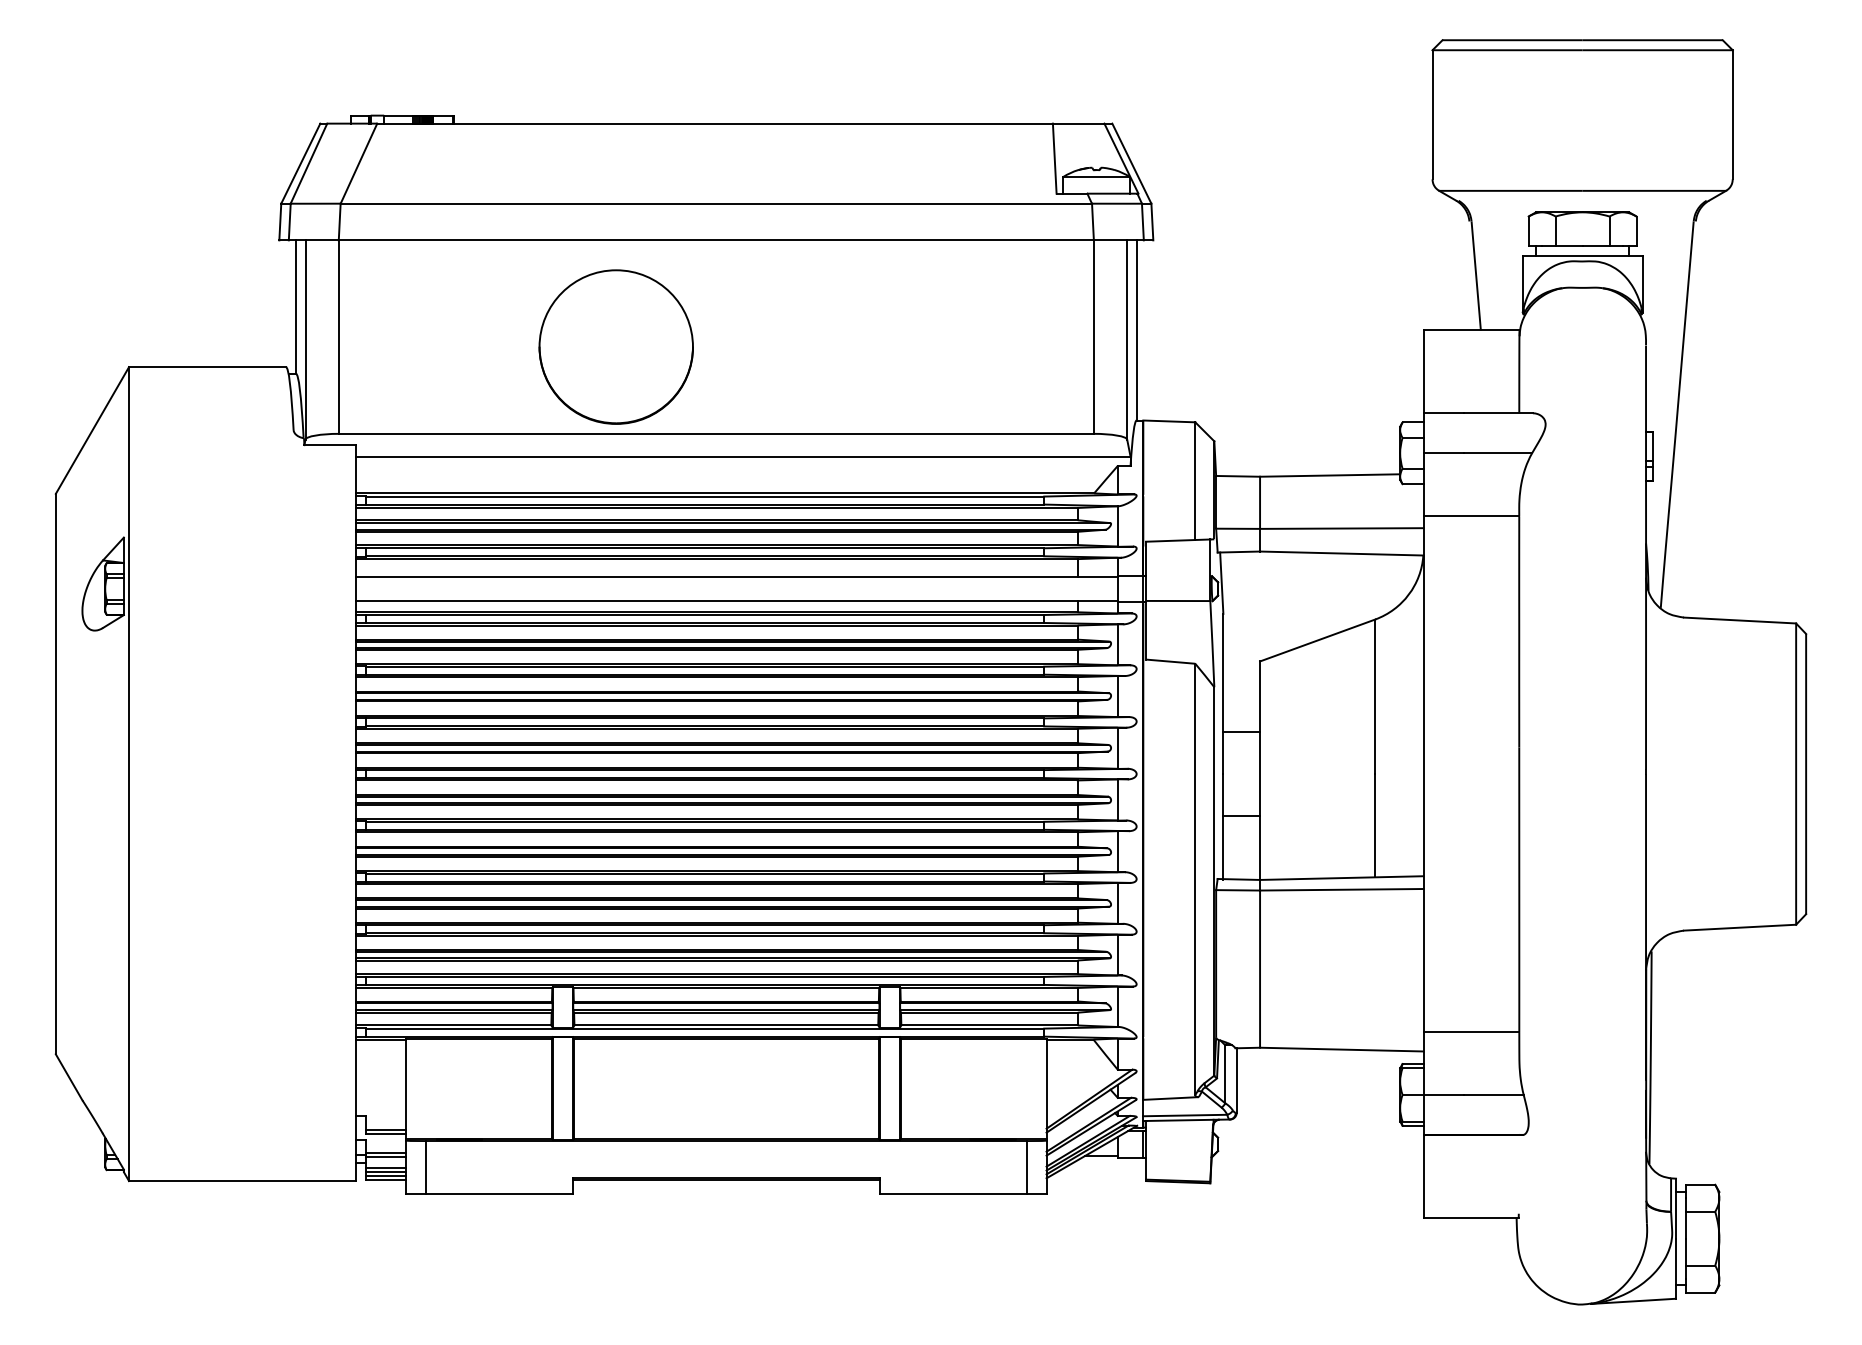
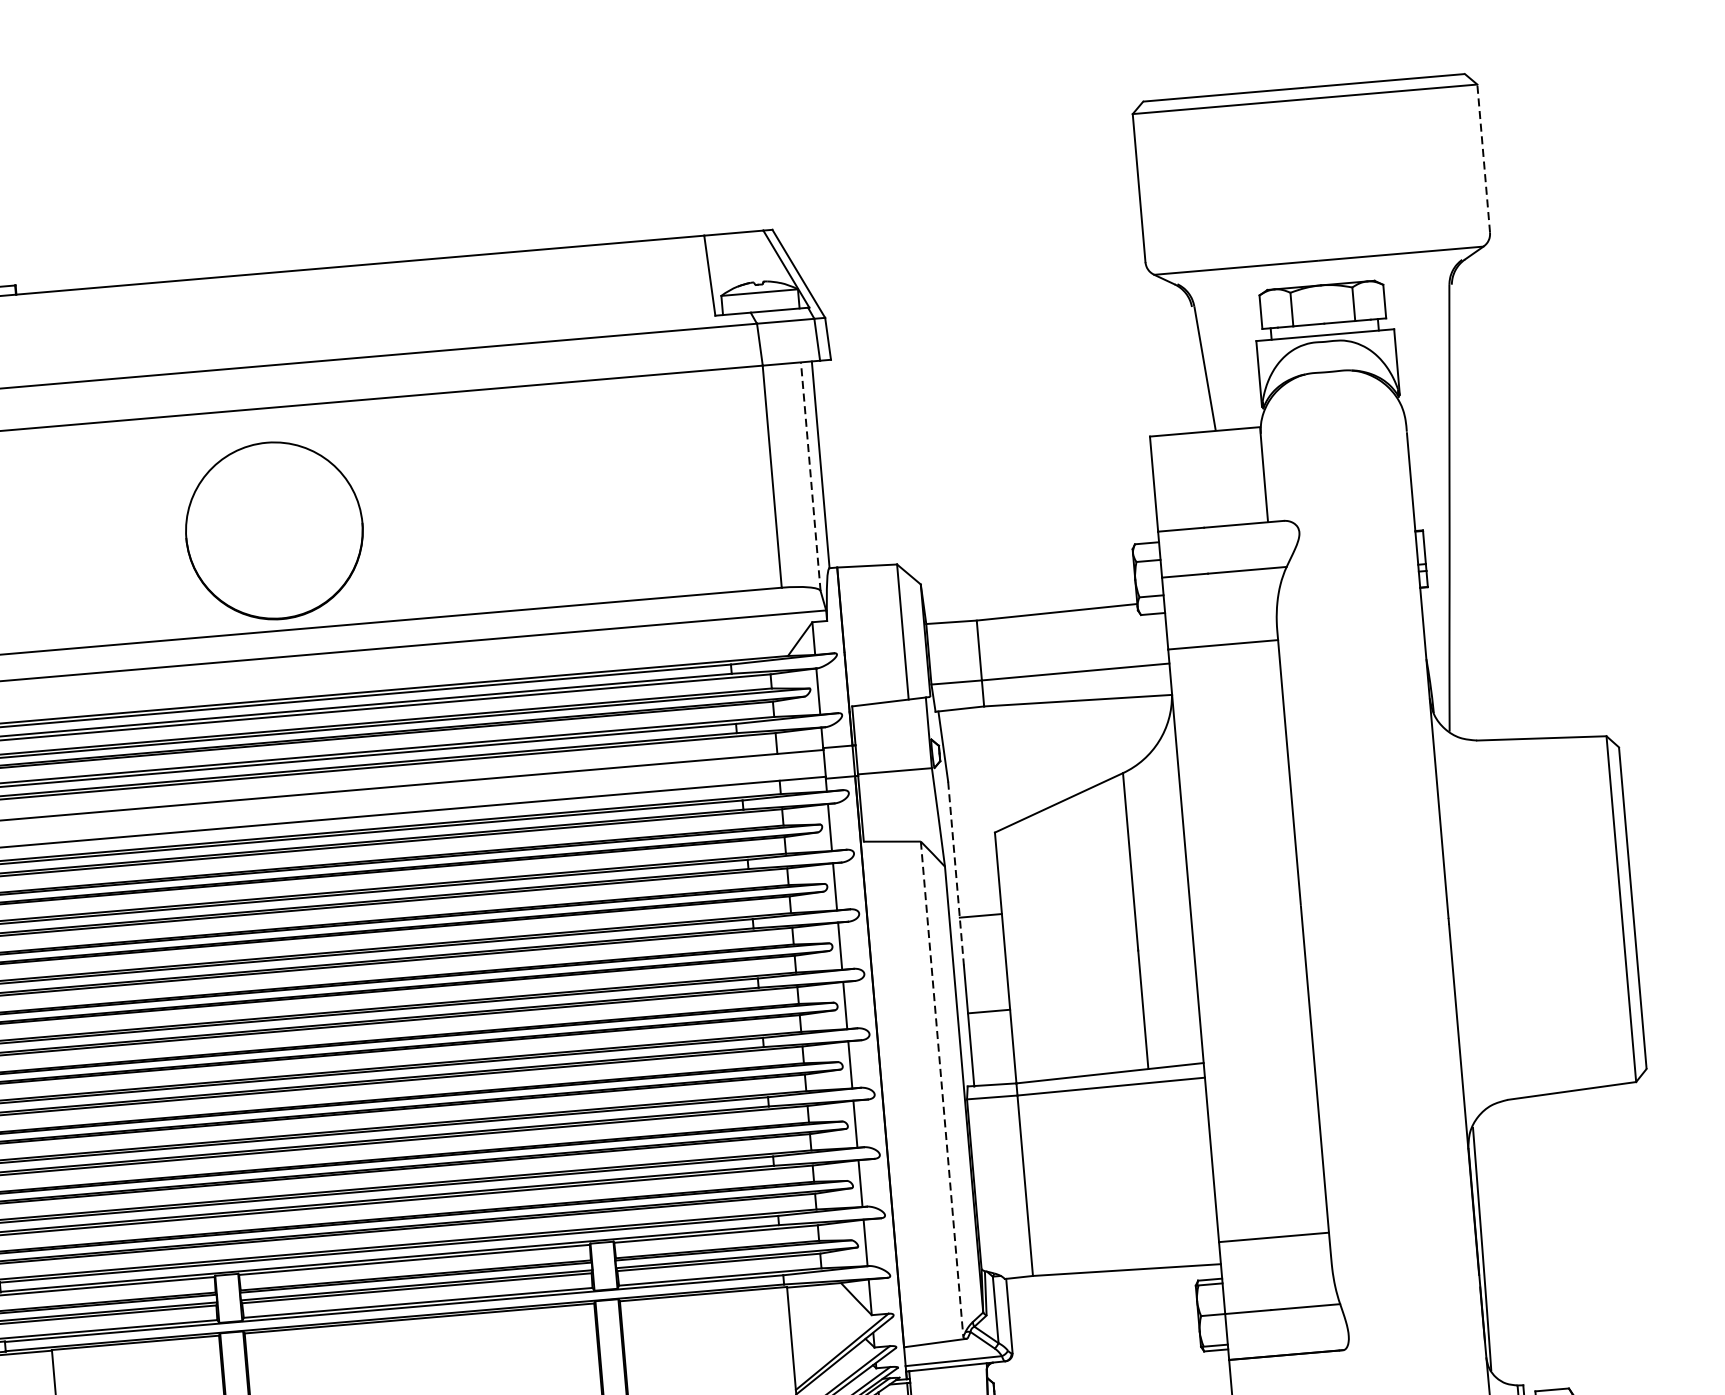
line: (1732, 114) -> (1483, 158), solid -> dashed
line: (1127, 339) -> (811, 476), solid -> dashed
part: (615, 346) -> (273, 530), moved
line: (1223, 694) -> (956, 874), solid -> dashed
line: (1195, 879) -> (942, 1089), solid -> dashed

